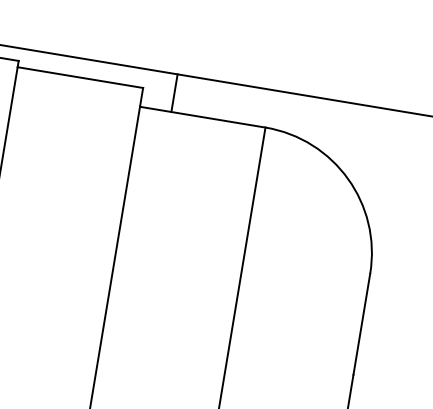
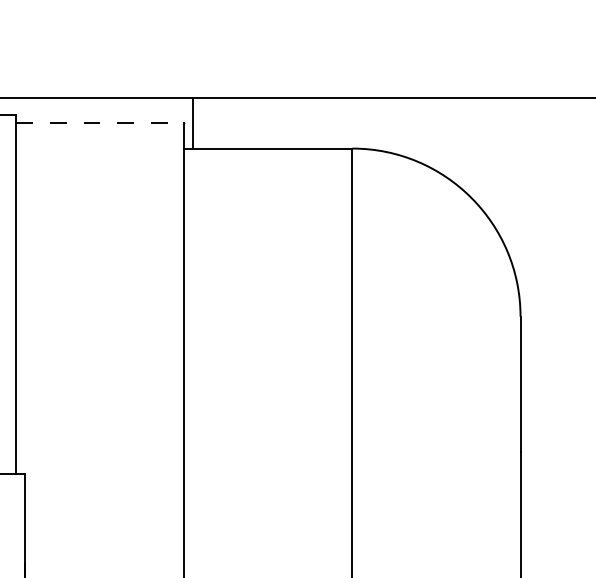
line: (80, 77) -> (100, 123), solid -> dashed
line: (174, 93) -> (193, 123), moved

